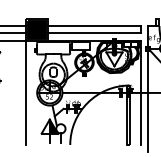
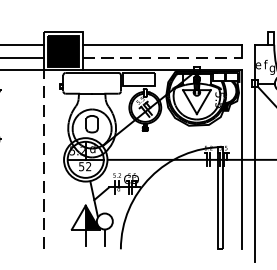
line: (94, 33) -> (162, 57), solid -> dashed
line: (25, 92) -> (43, 159), solid -> dashed

